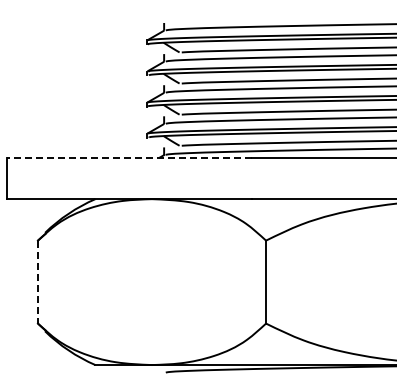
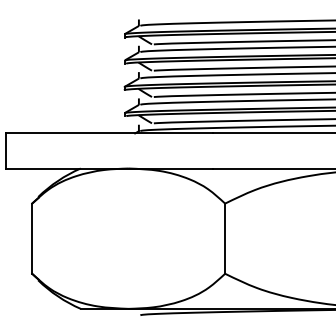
line: (129, 157) -> (109, 133), dashed -> solid
line: (37, 282) -> (31, 239), dashed -> solid

